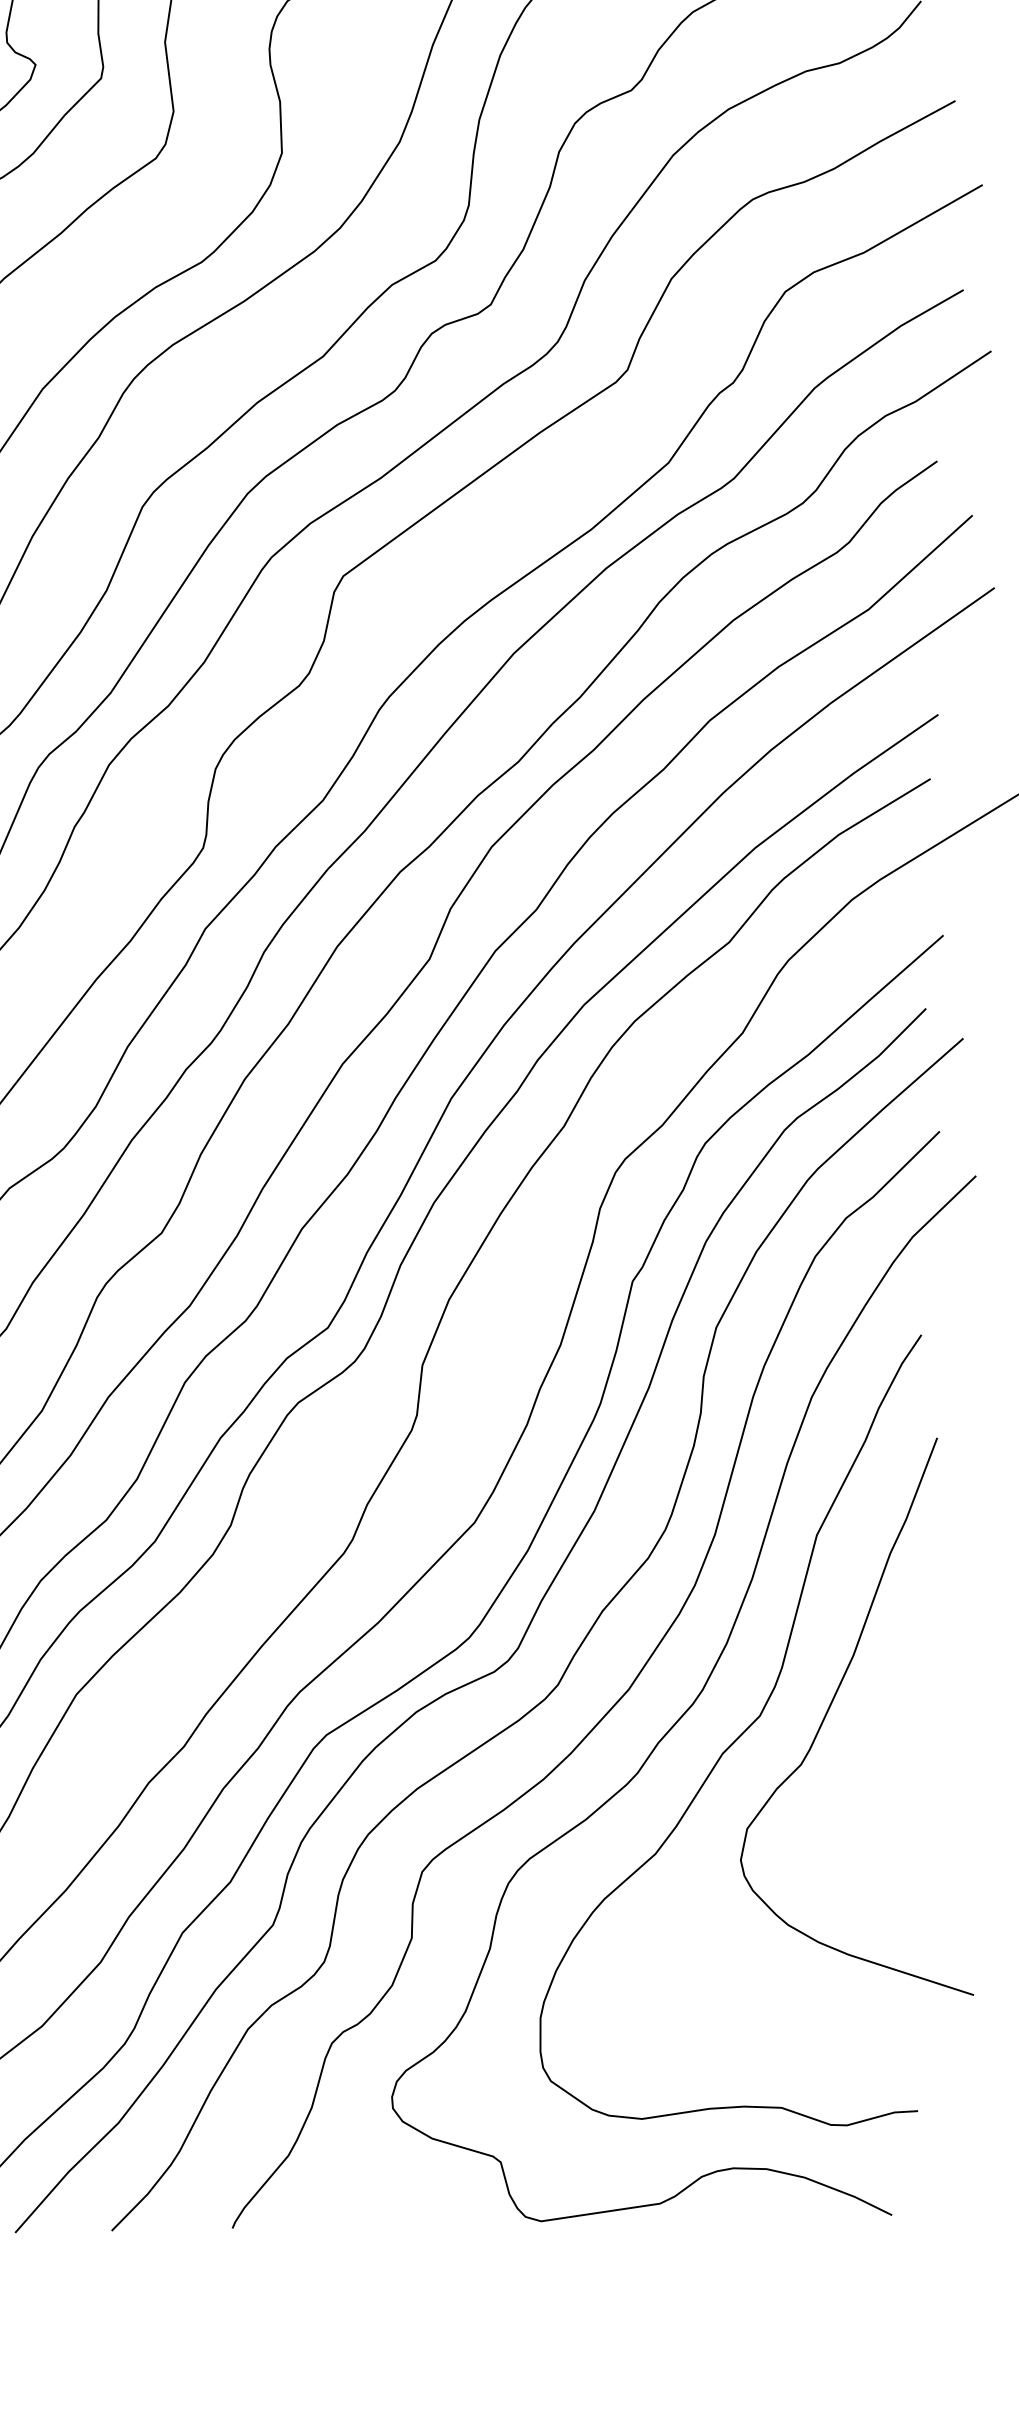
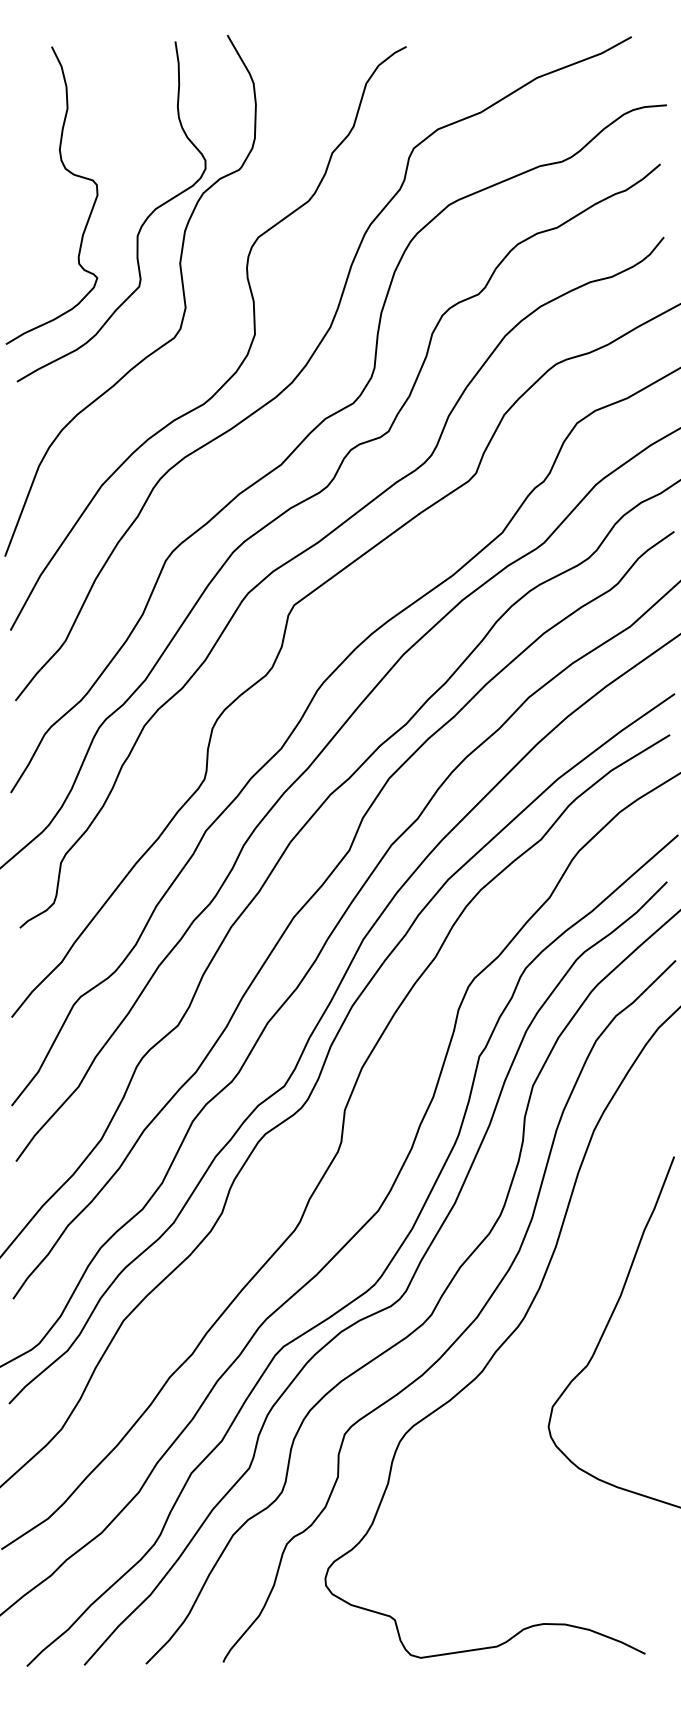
curve: (737, 1736) -> (546, 1347), removed

